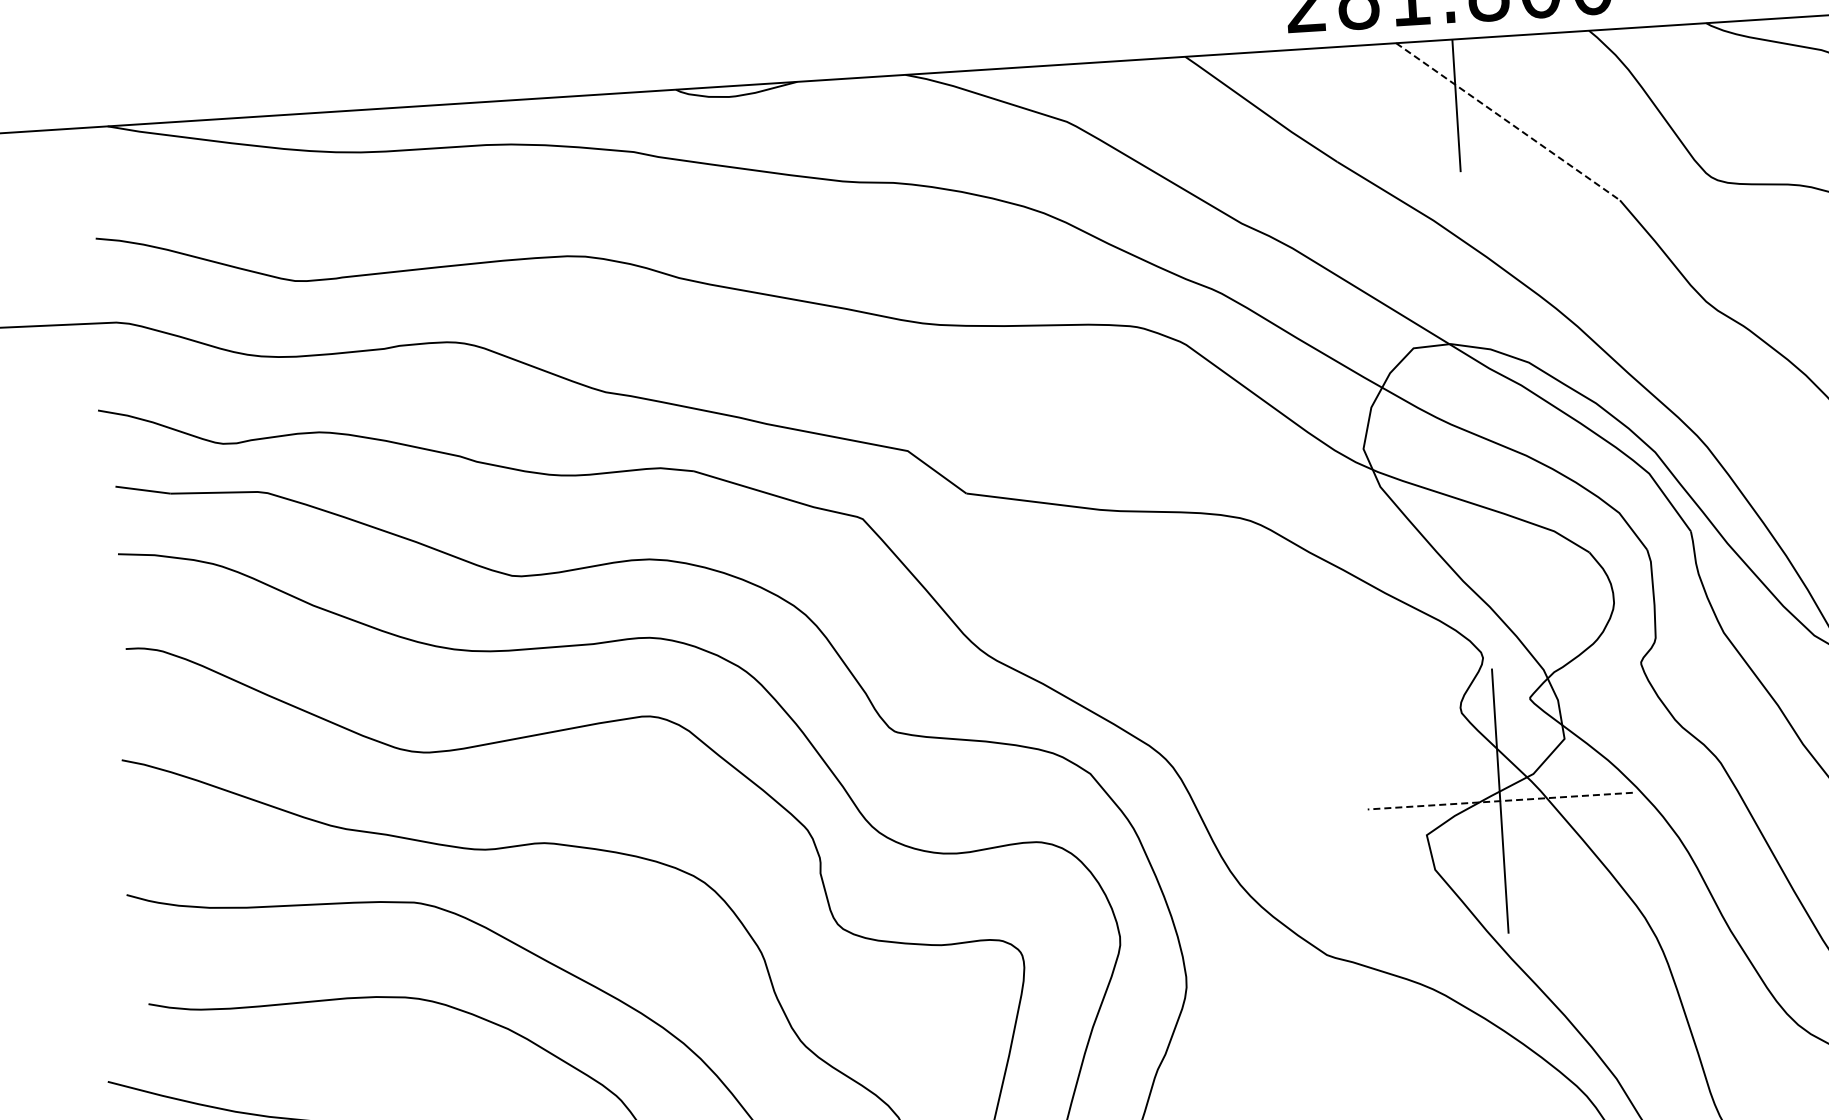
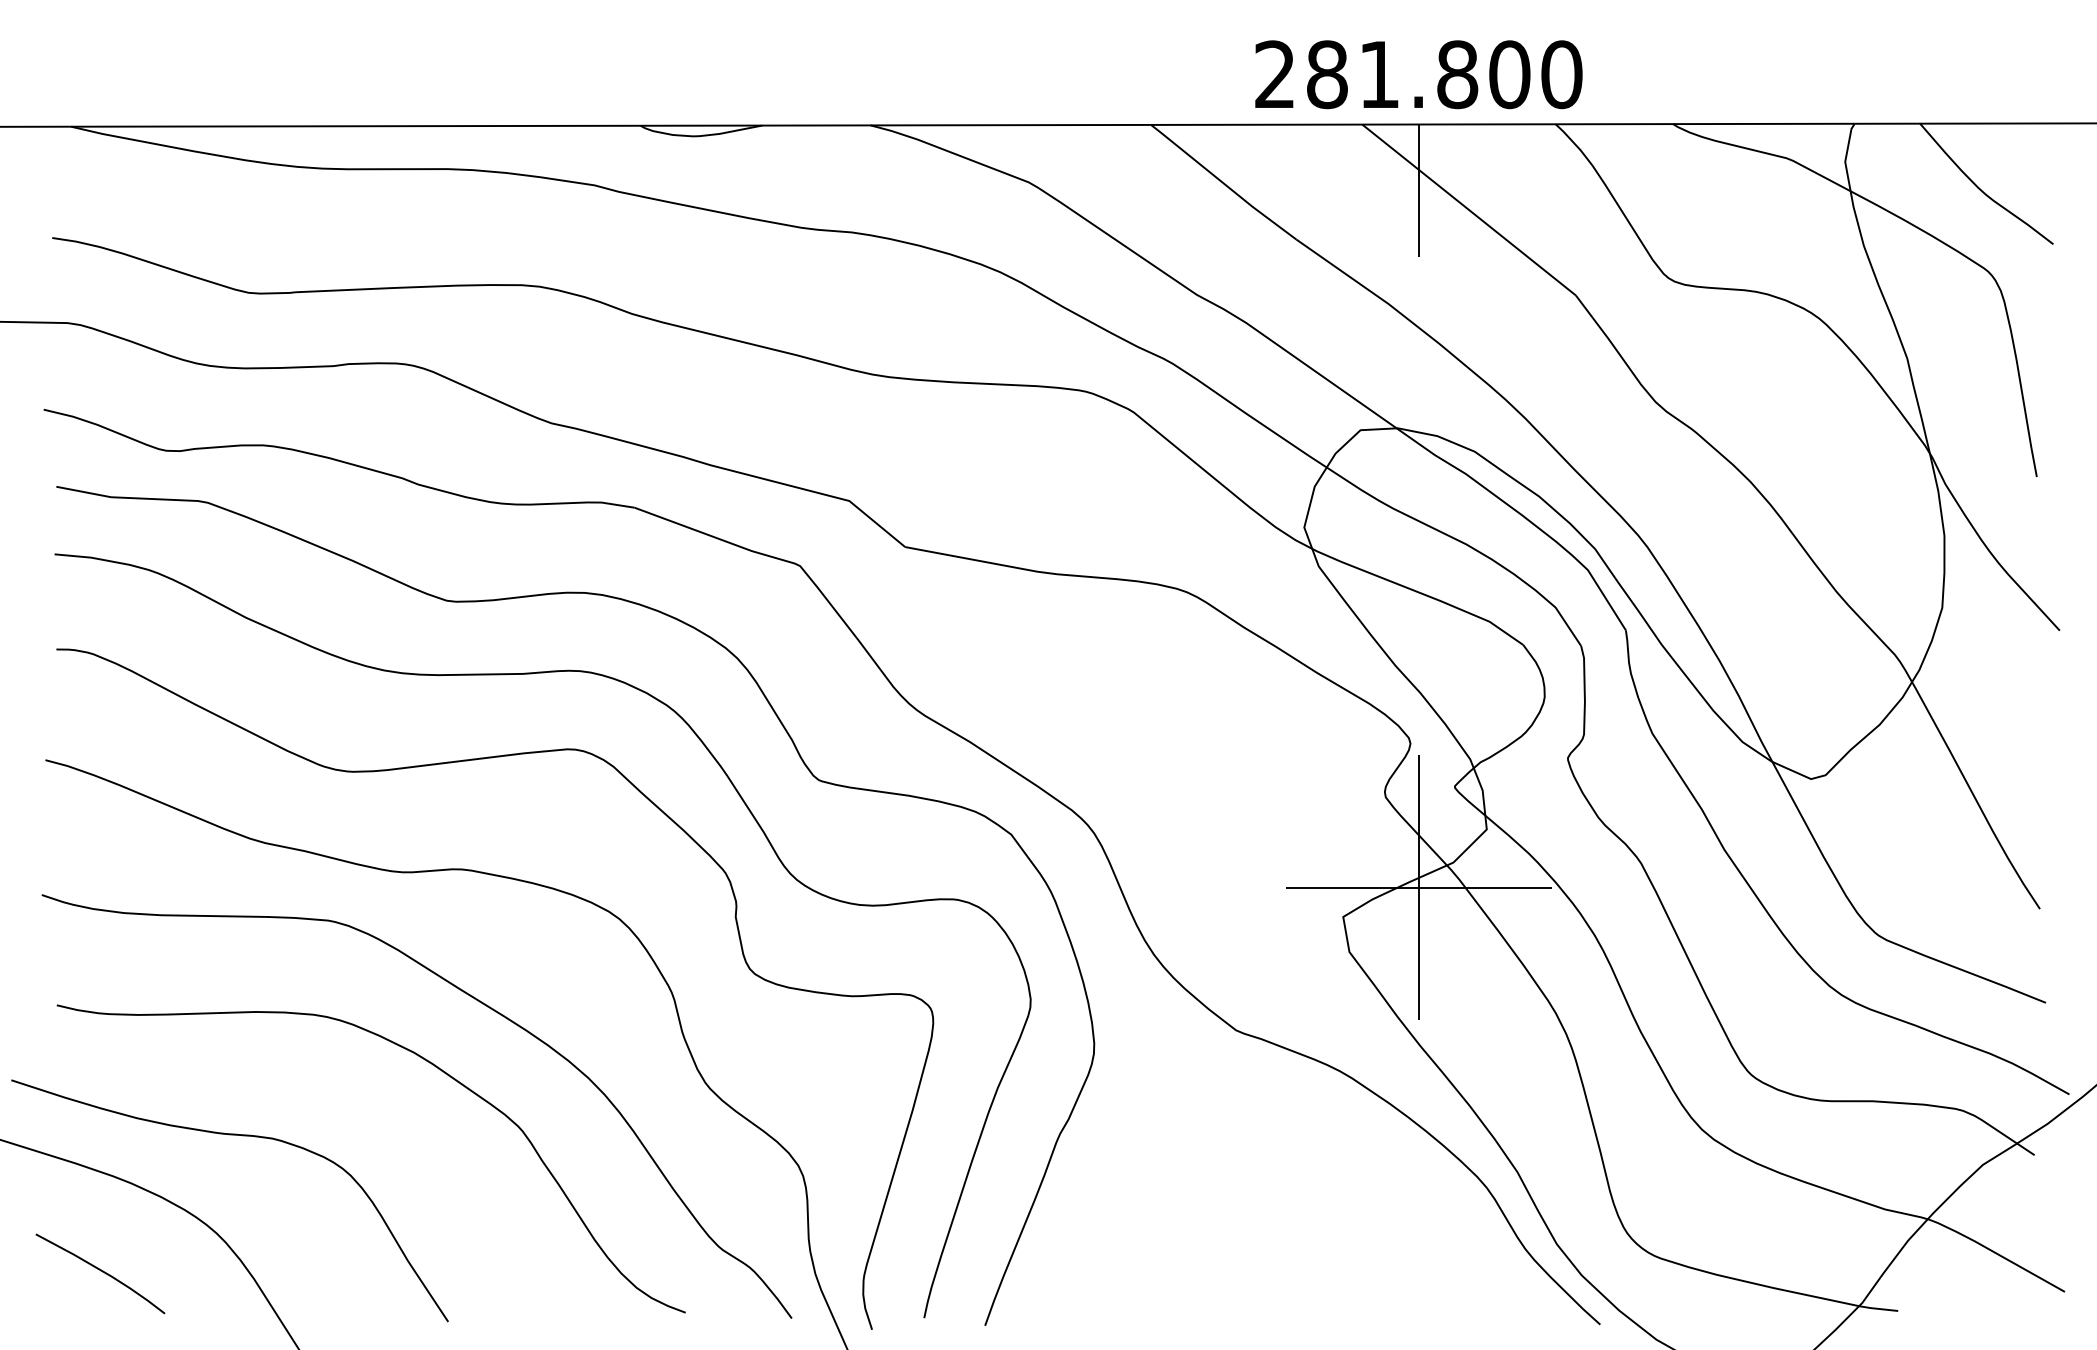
line: (1508, 122) -> (1469, 210), dashed -> solid
line: (1500, 801) -> (1418, 887), dashed -> solid

